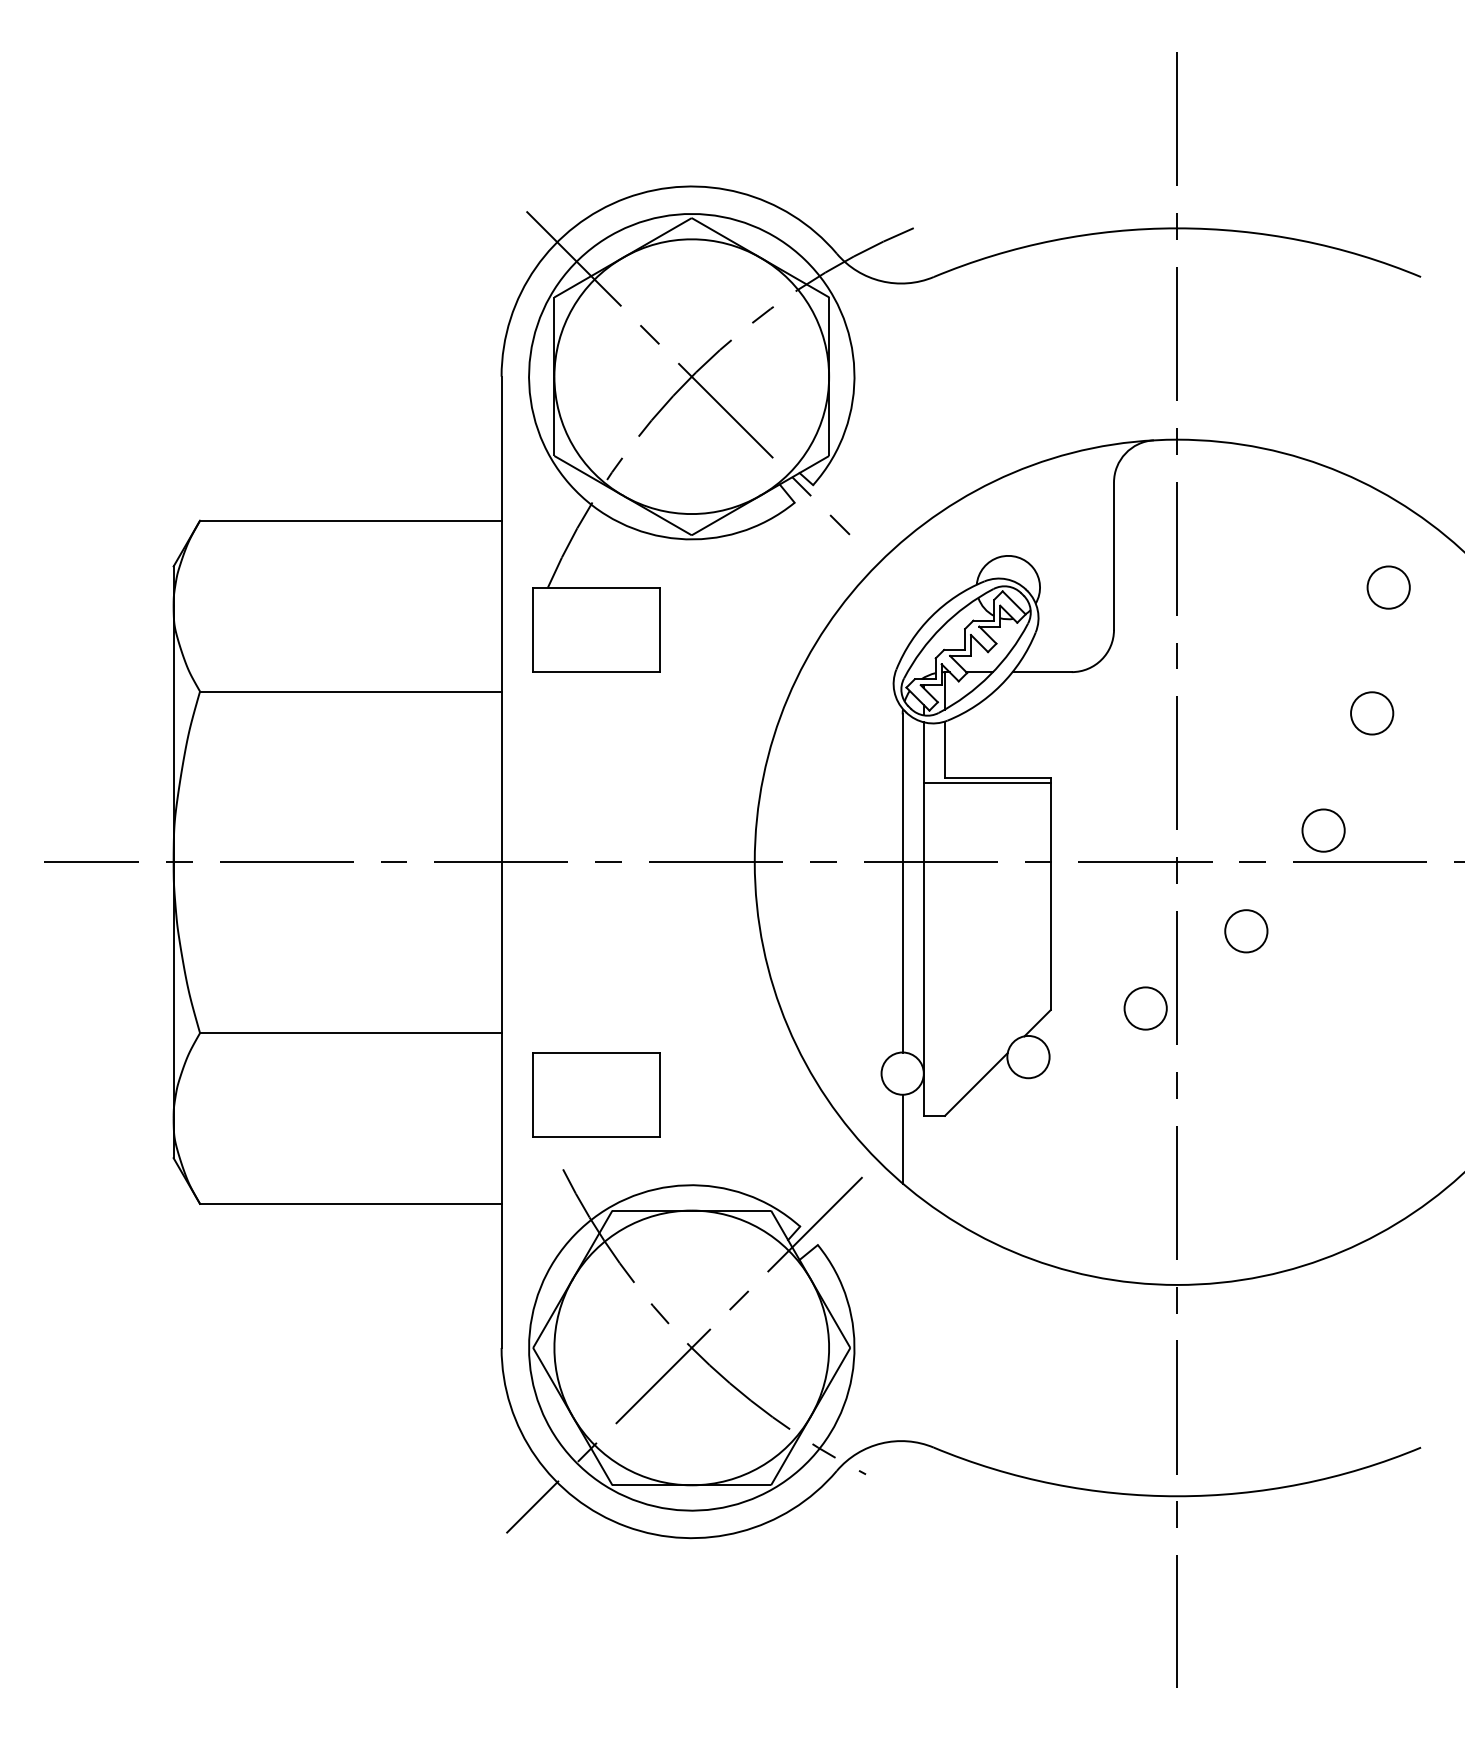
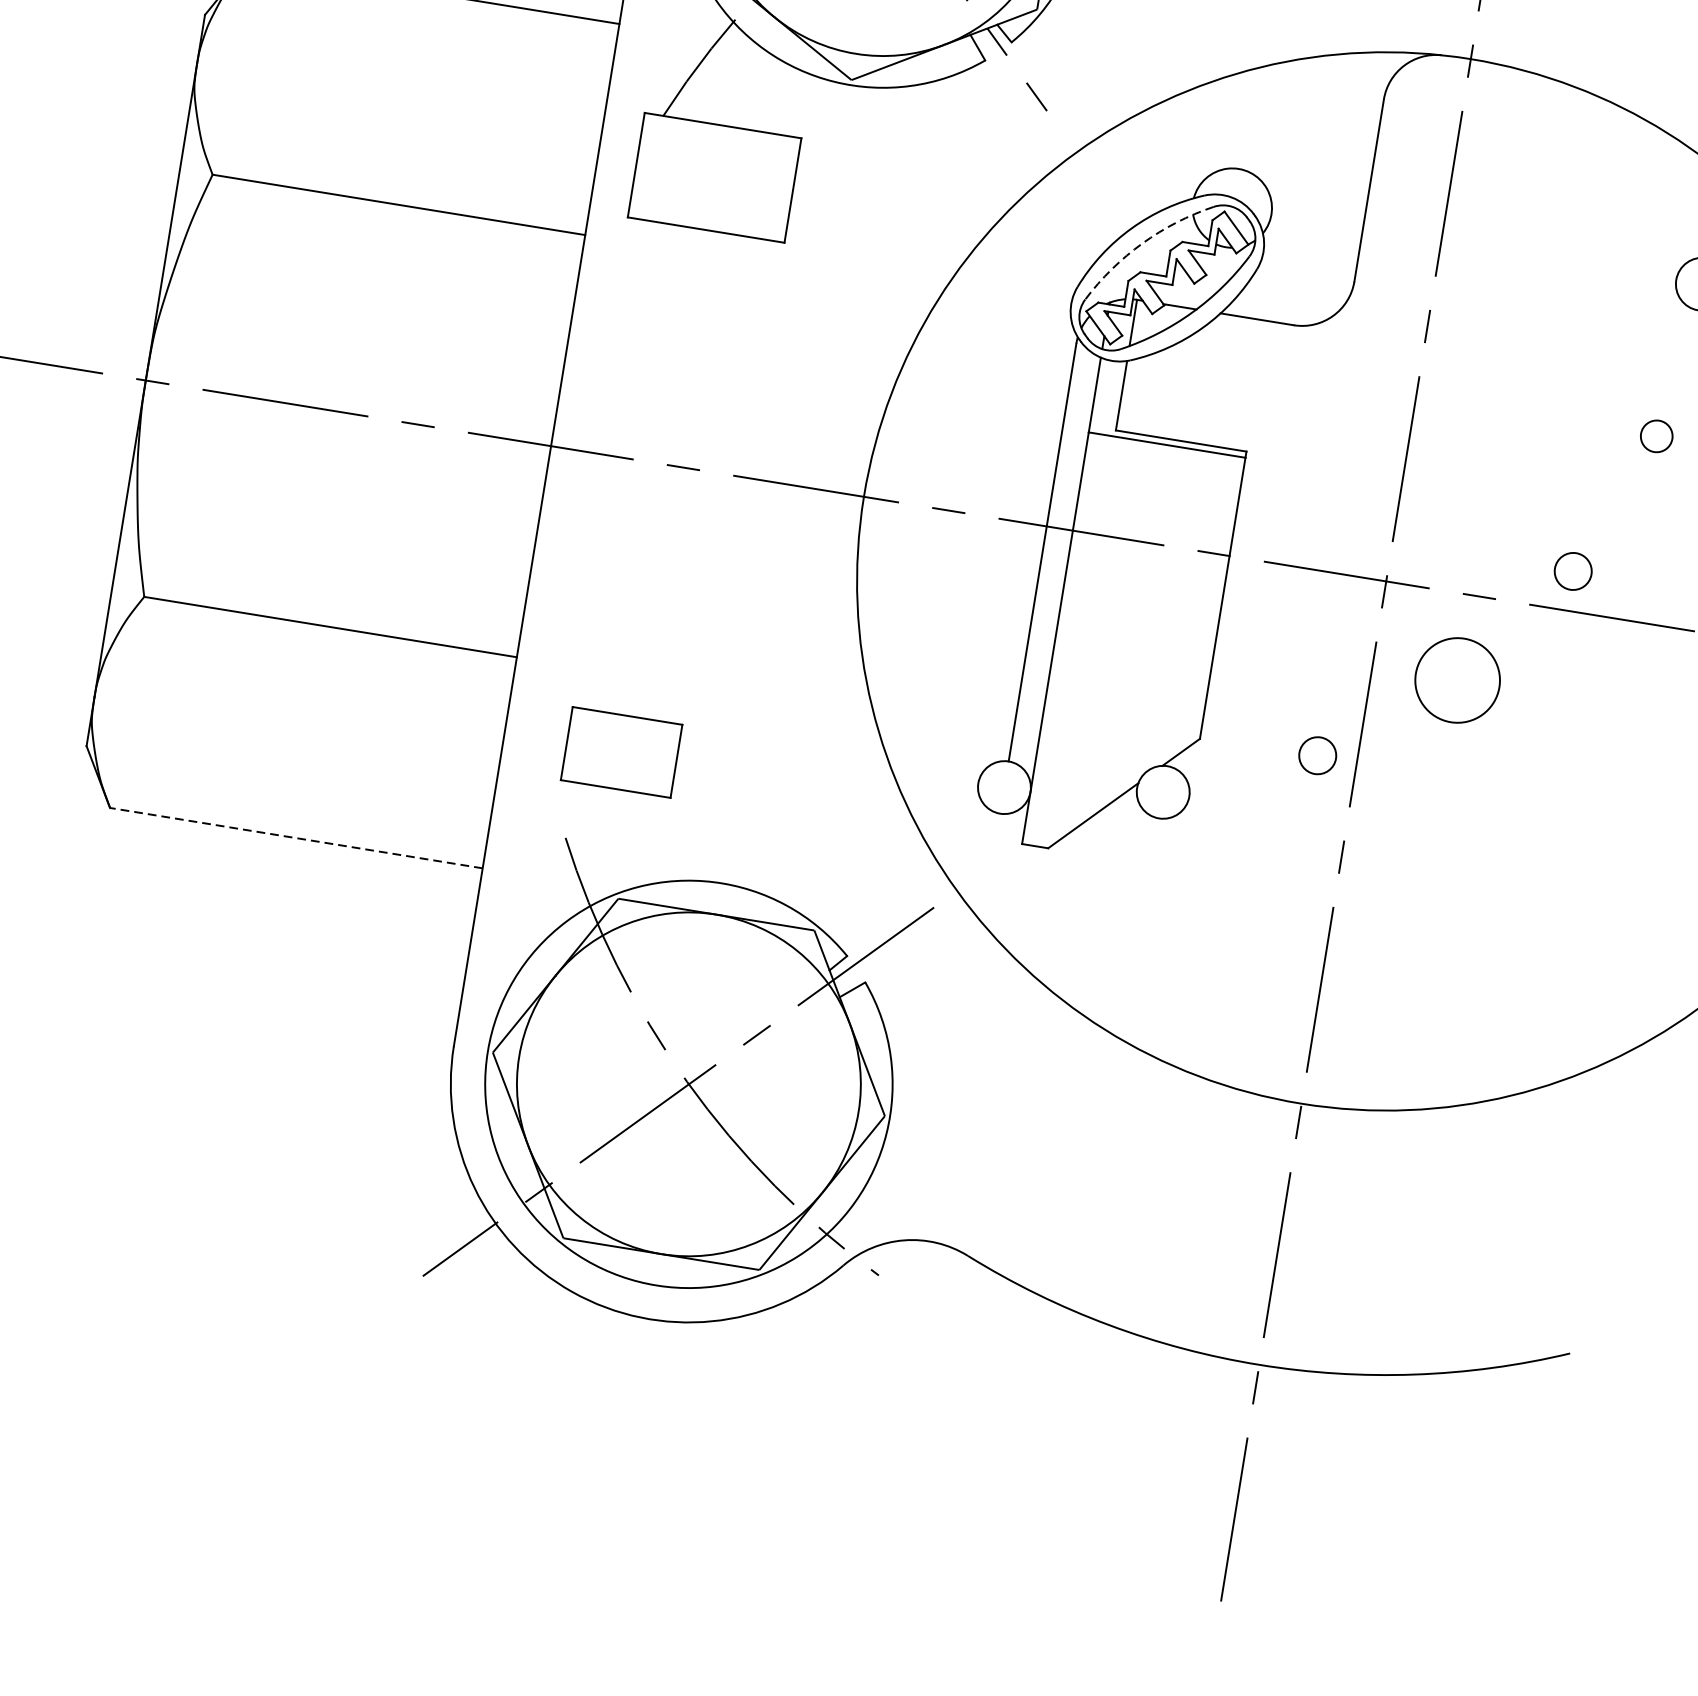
arc: (942, 626) -> (1143, 242), solid -> dashed
circle: (1372, 713) -> (1657, 436), size x0.6
circle: (1323, 830) -> (1573, 571), size x0.7
circle: (1246, 931) -> (1457, 680), size x1.6
circle: (1145, 1008) -> (1317, 755), size x0.7
part: (596, 1094) -> (621, 752), size x0.7
line: (902, 1138) -> (991, 867), removed
line: (350, 1203) -> (296, 837), solid -> dashed

